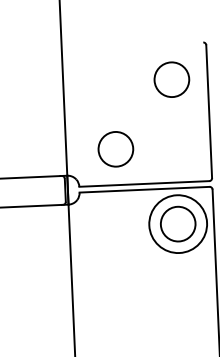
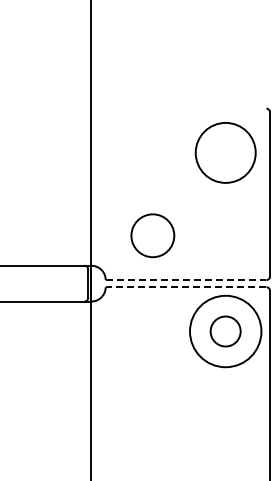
circle: (171, 79) -> (225, 152), size x1.4
line: (144, 184) -> (186, 280), solid -> dashed
line: (144, 189) -> (185, 287), solid -> dashed
circle: (178, 224) -> (225, 331), size x0.7

